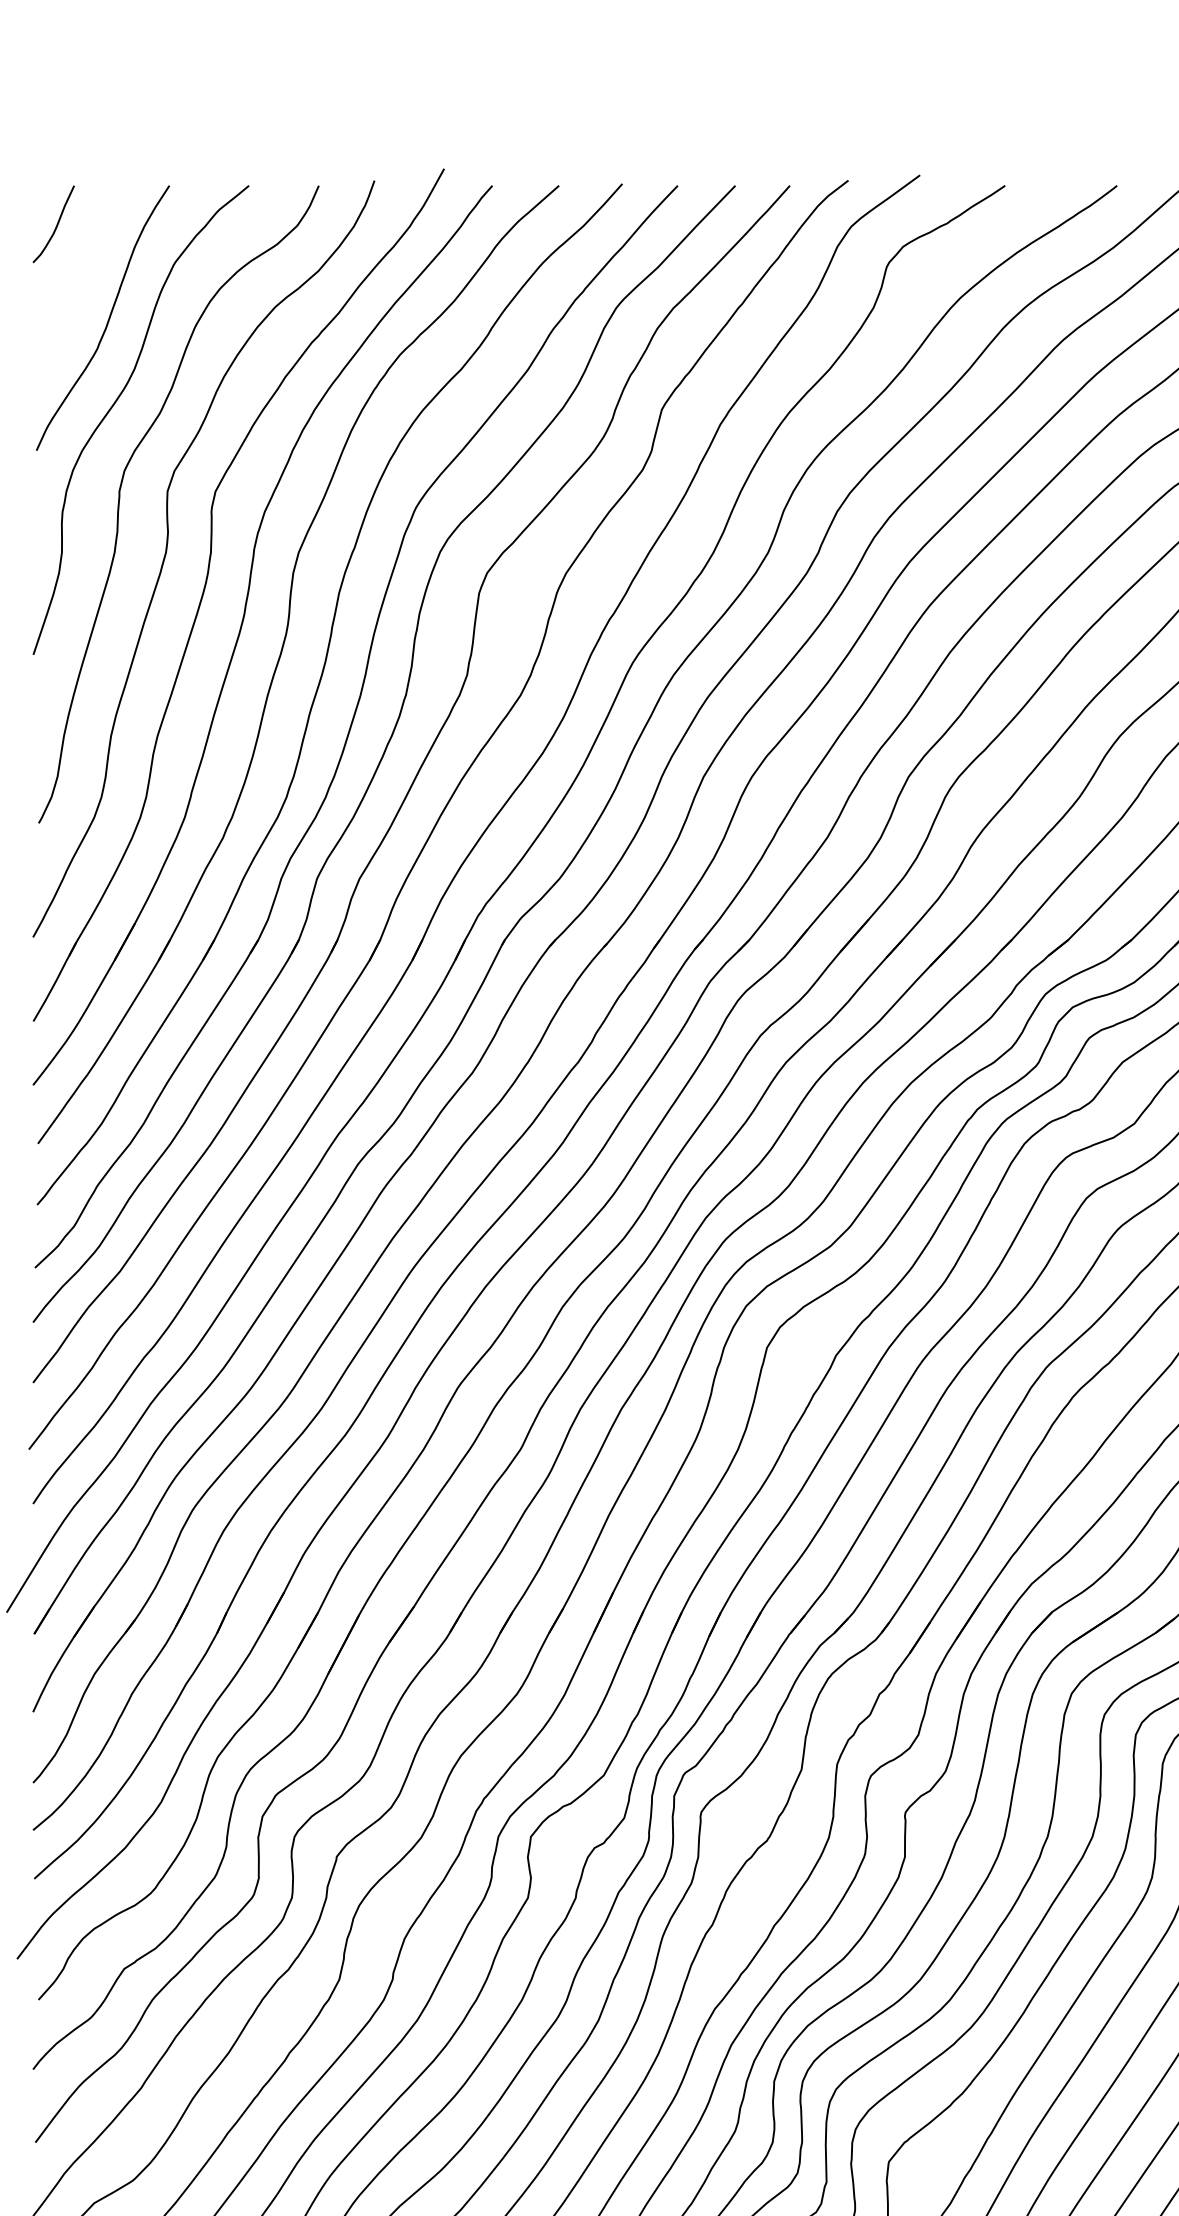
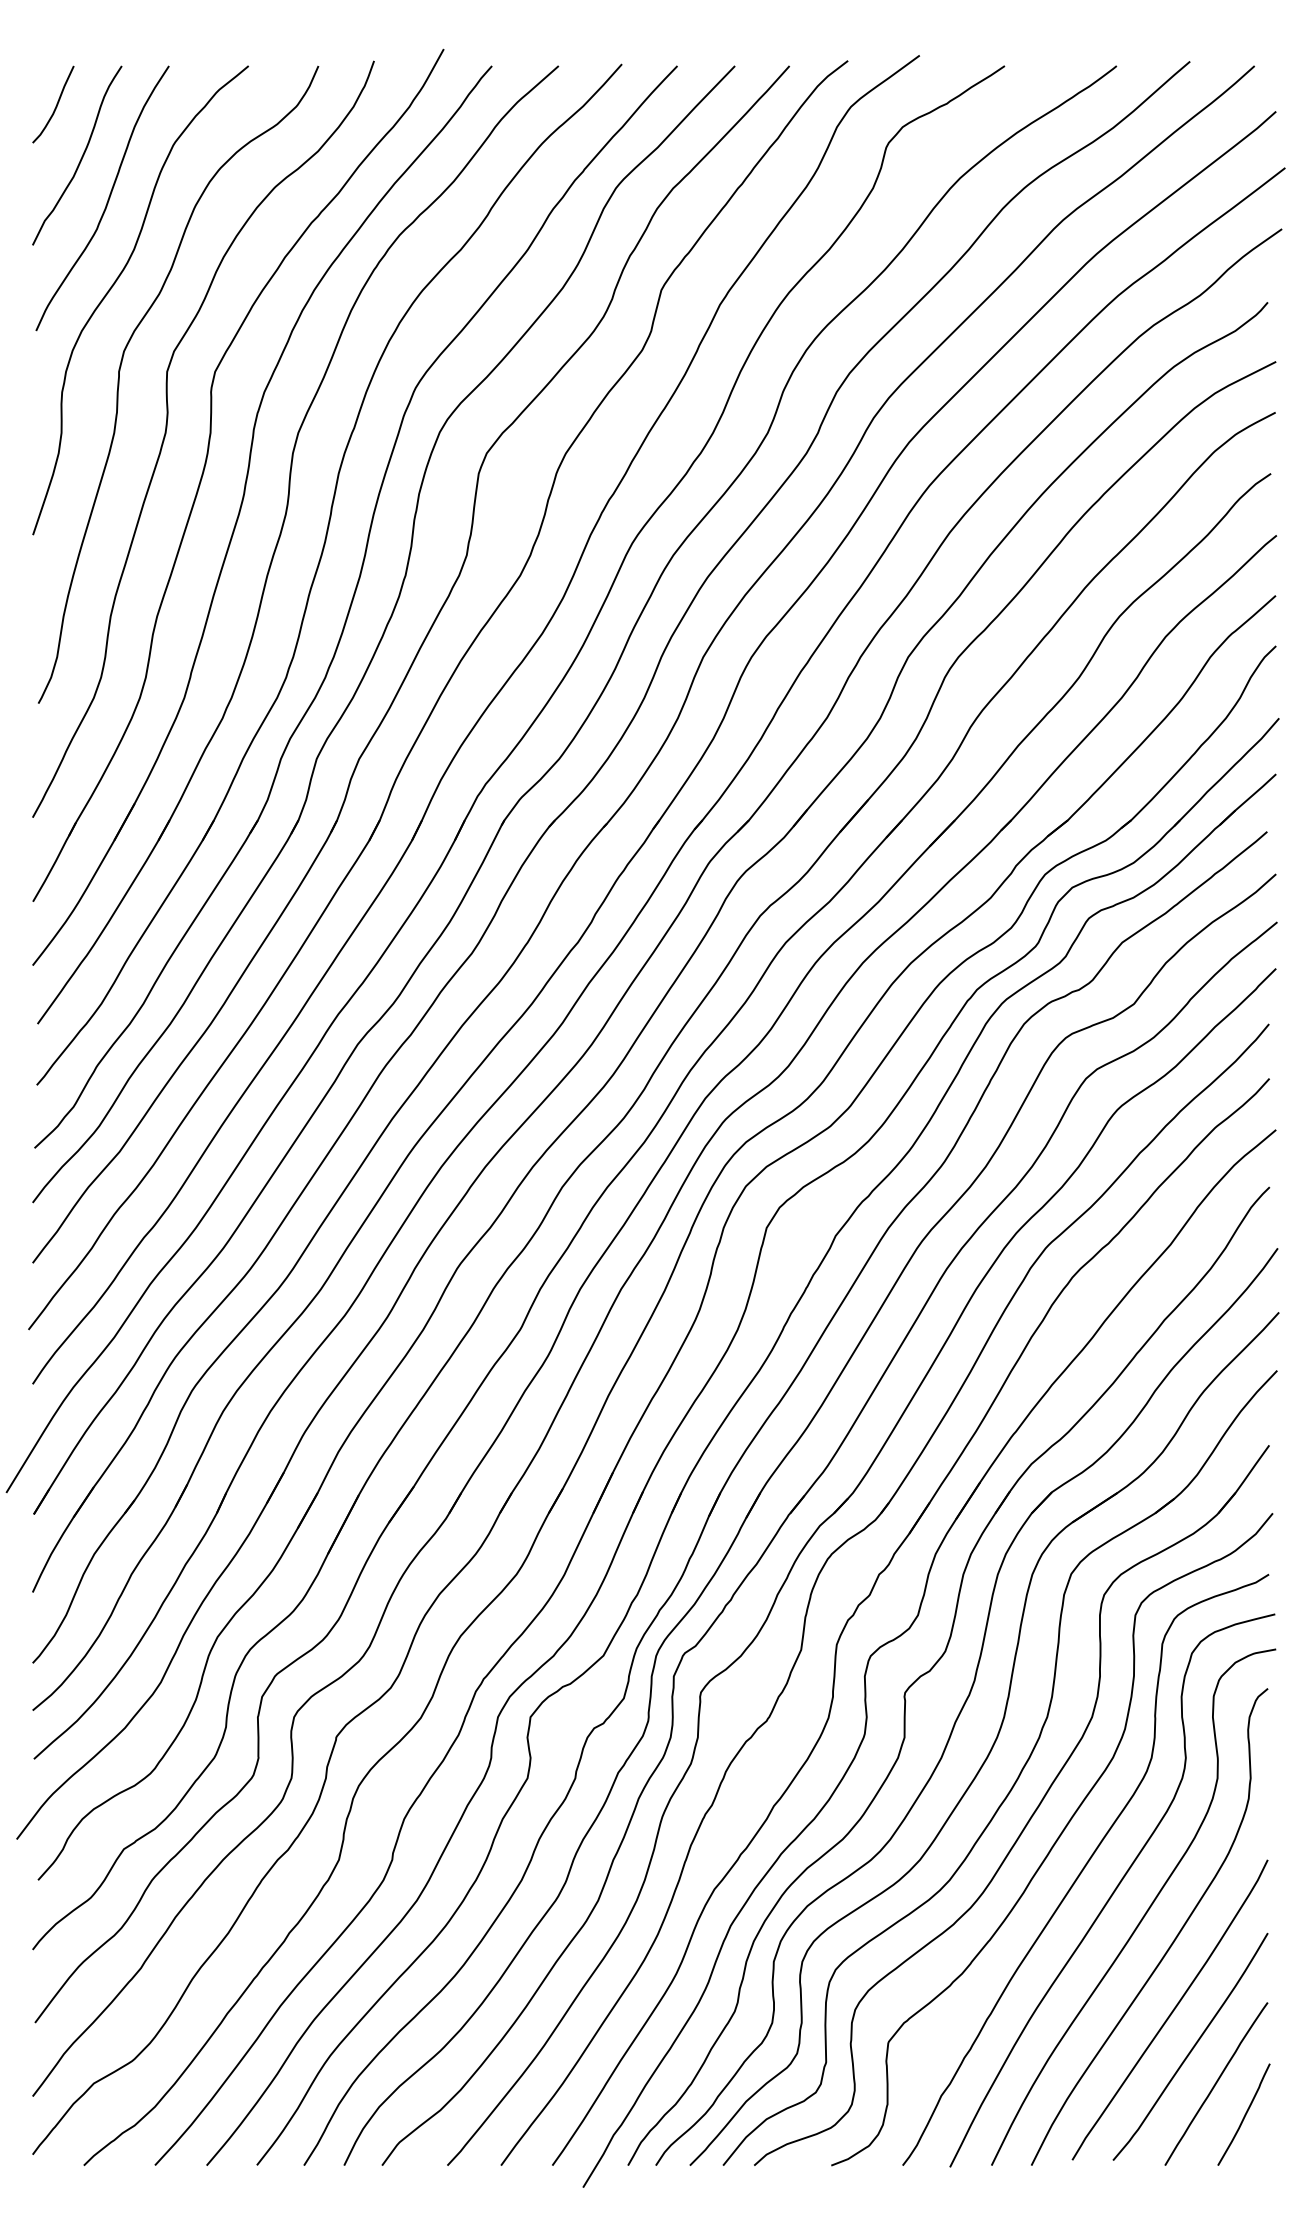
curve: (81, 276) -> (81, 156), added

